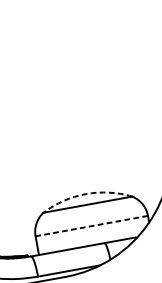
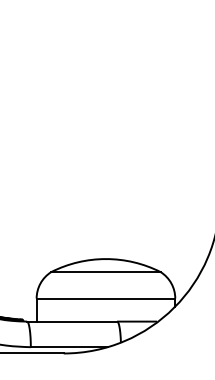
arc: (85, 194) -> (105, 259), dashed -> solid
line: (91, 226) -> (105, 298), dashed -> solid

